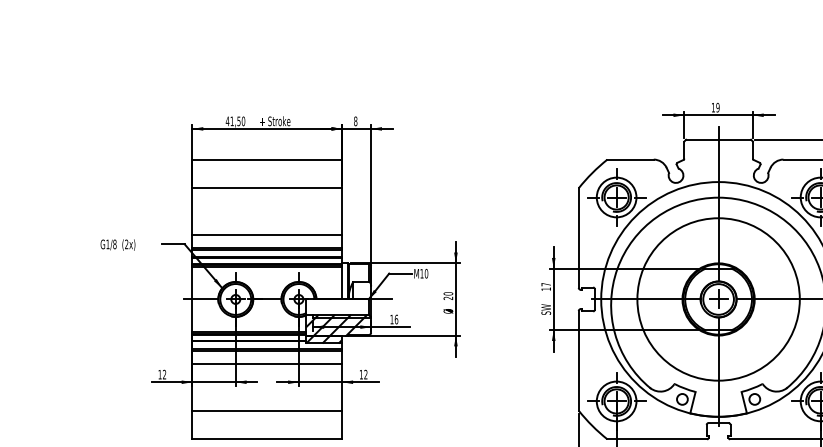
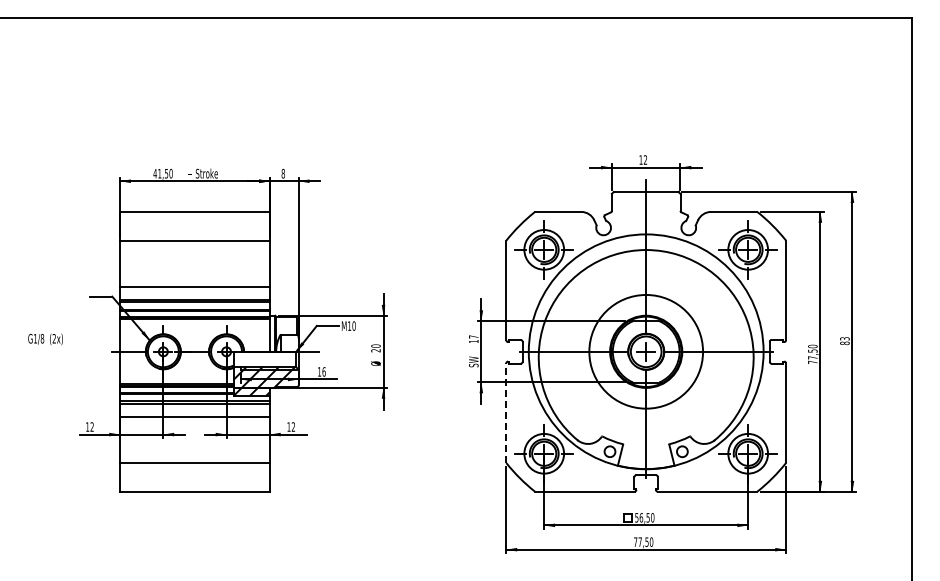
text: (717, 107) -> (645, 159), 19 -> 12
text: (117, 245) -> (45, 339), moved
circle: (717, 299) -> (645, 351), size x0.7
line: (578, 361) -> (506, 413), solid -> dashed

